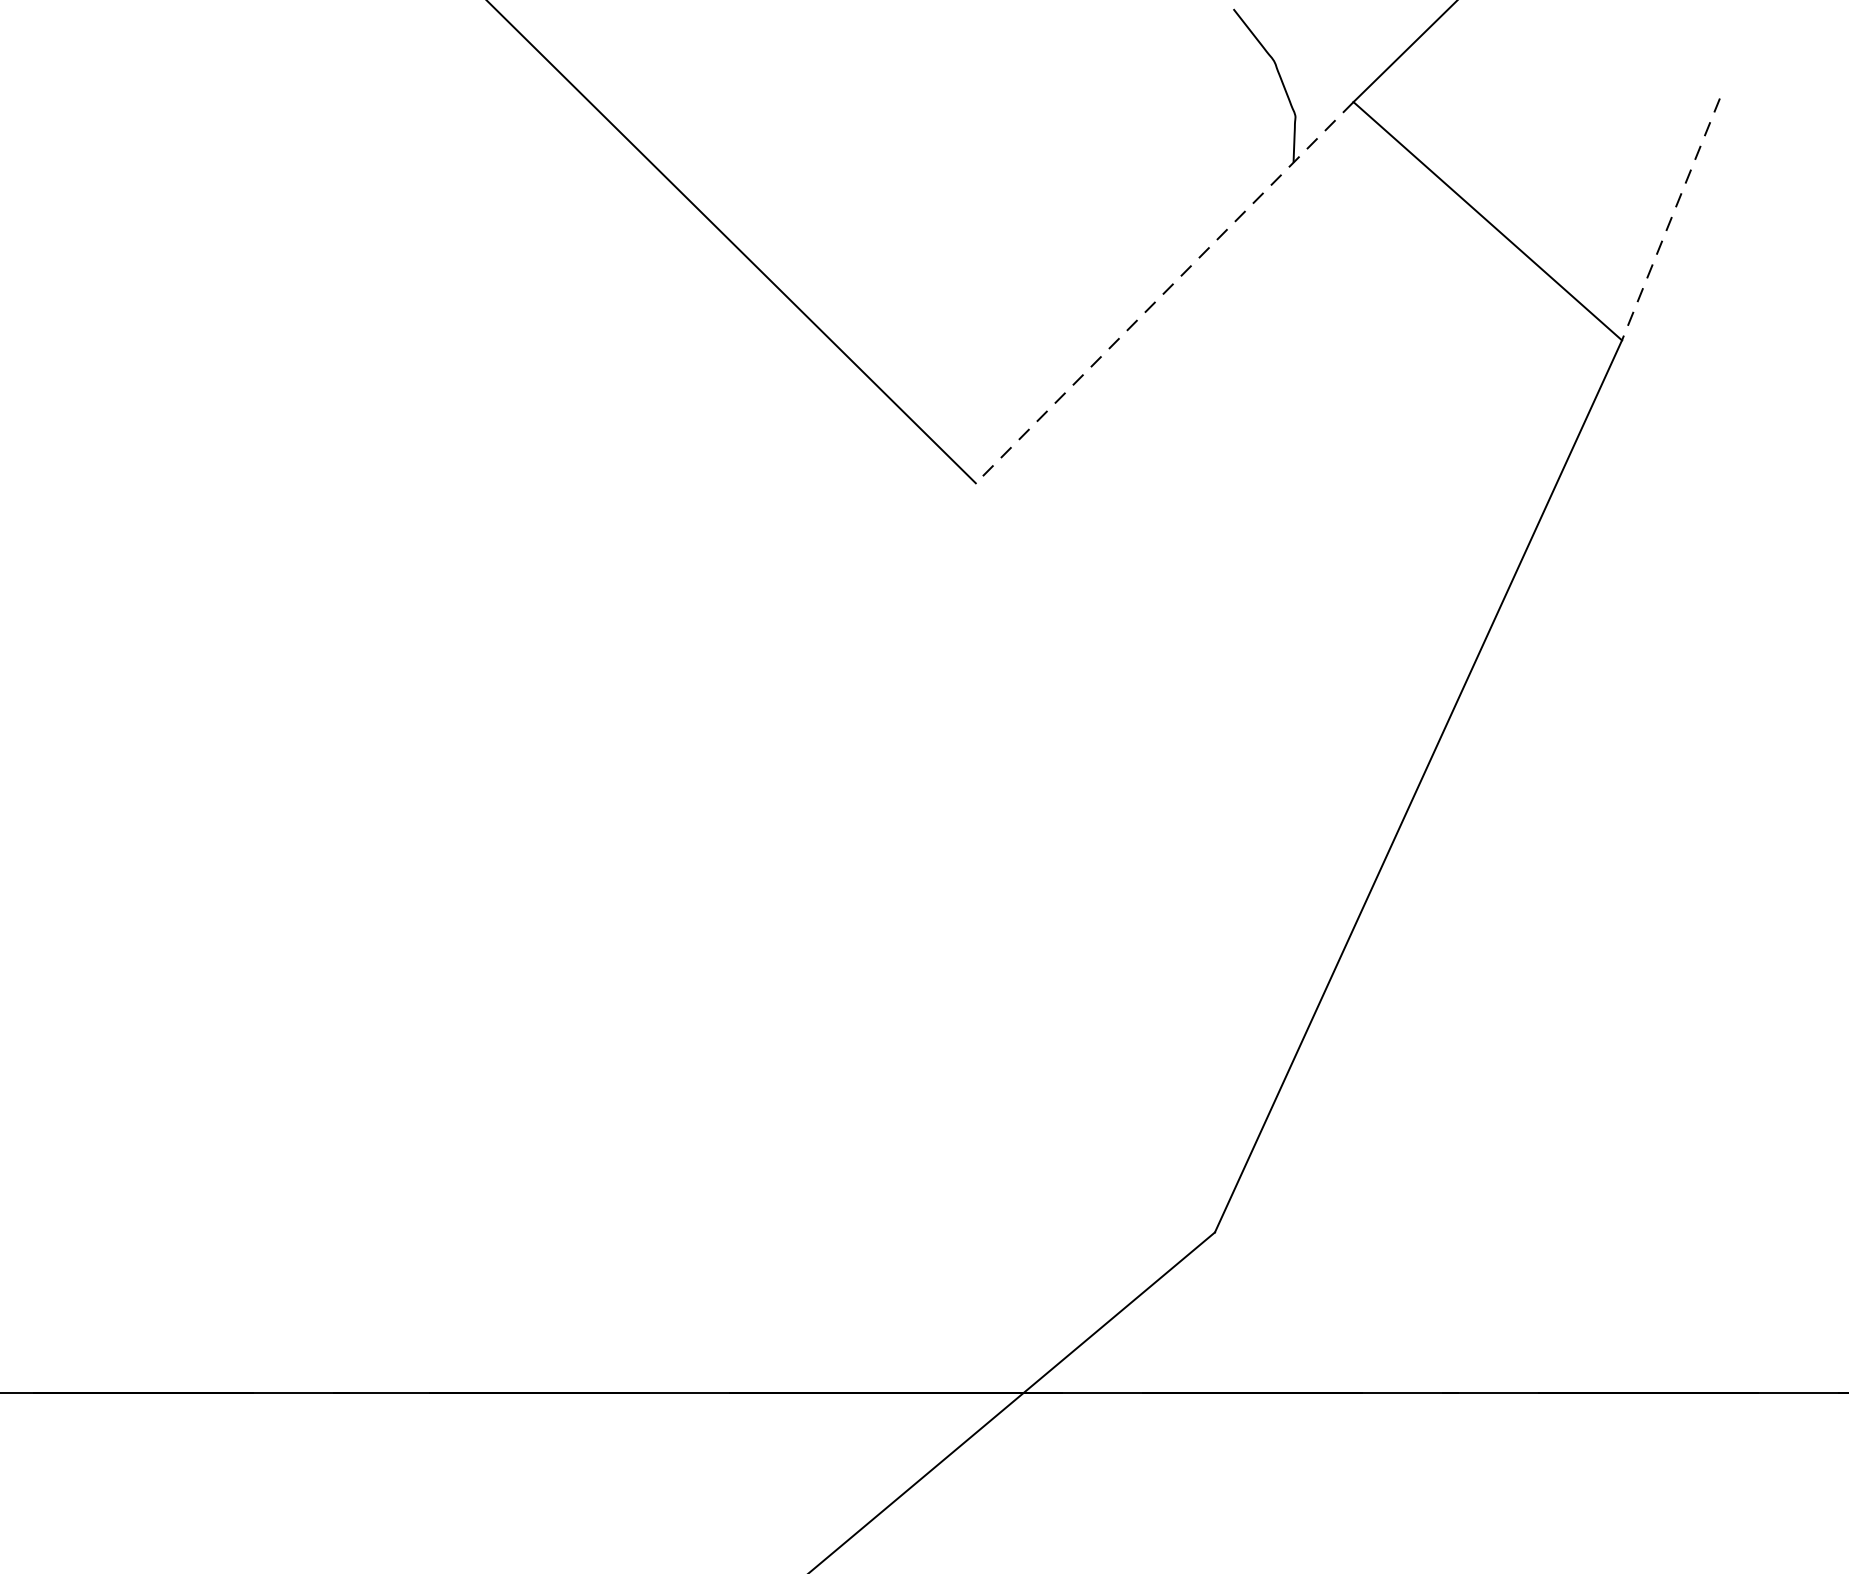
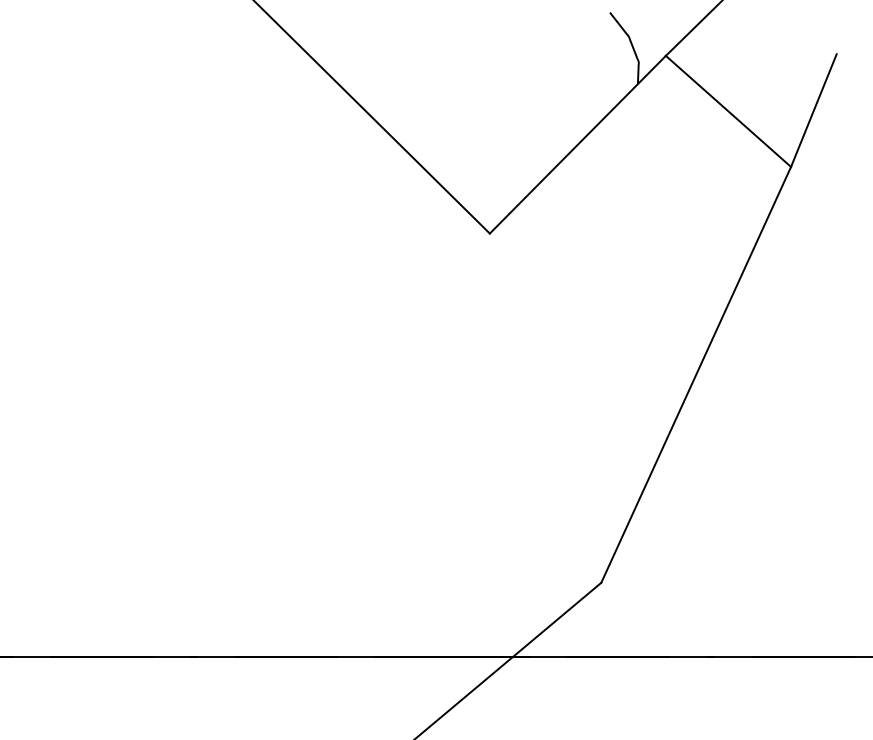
line: (1670, 219) -> (813, 110), dashed -> solid
line: (1163, 294) -> (577, 145), dashed -> solid

